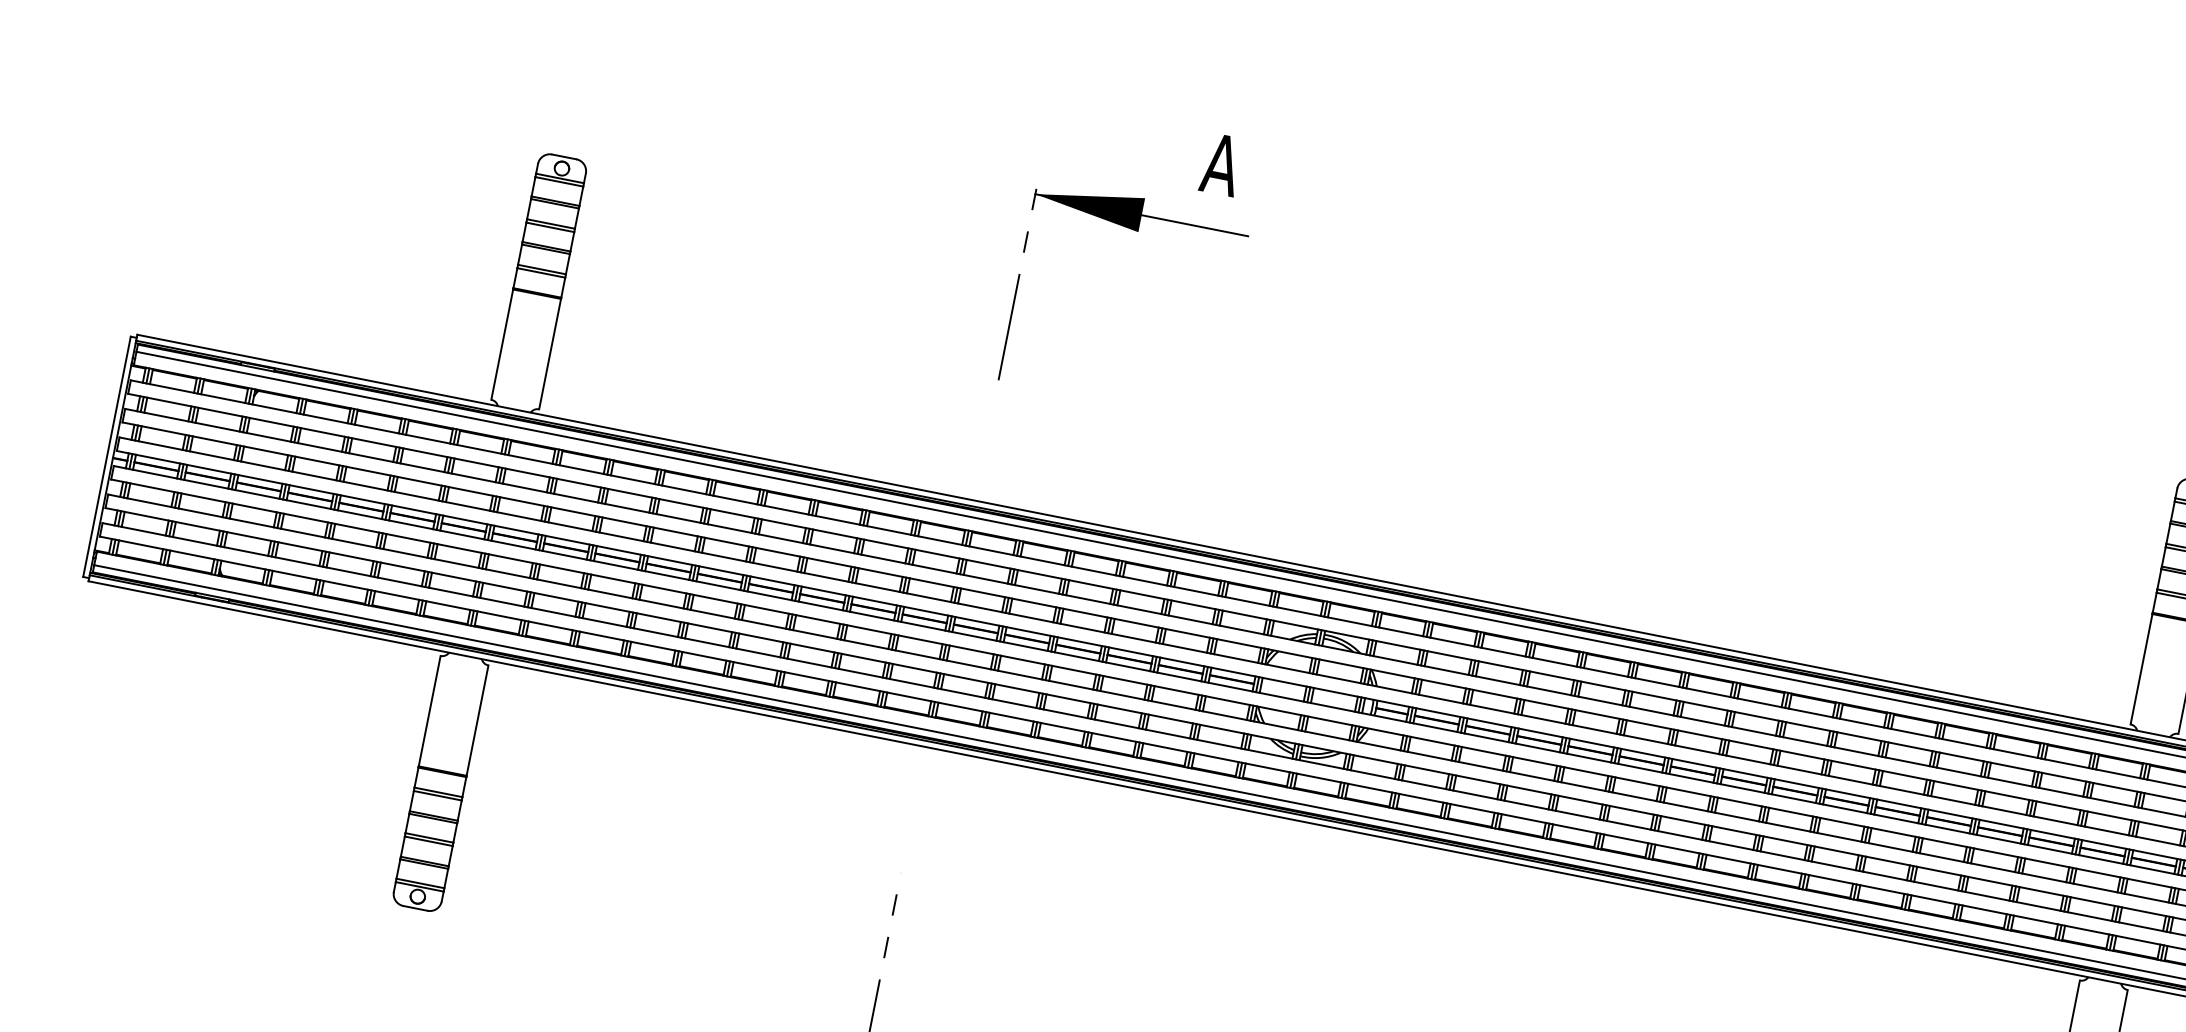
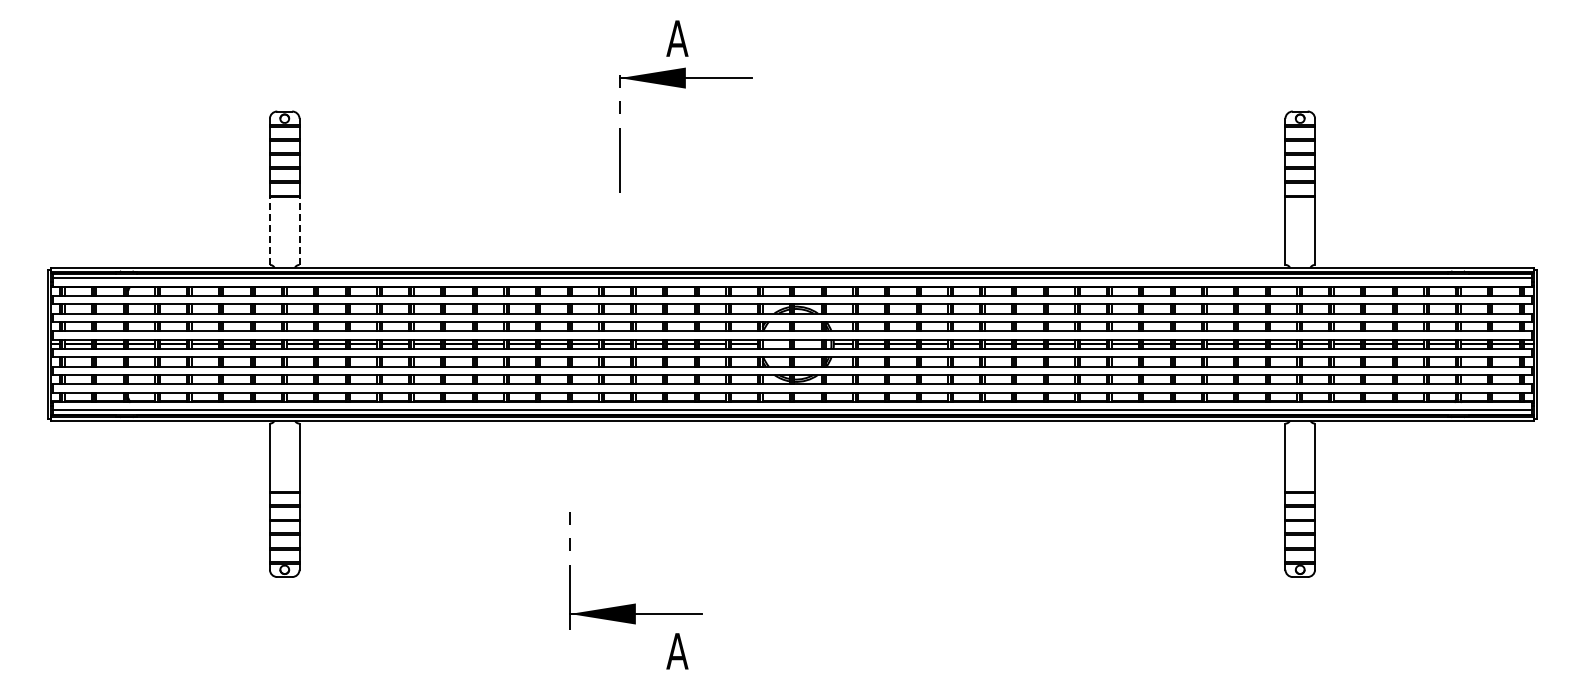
part: (1137, 231) -> (685, 88), moved
line: (501, 344) -> (269, 230), solid -> dashed
line: (550, 353) -> (299, 230), solid -> dashed

